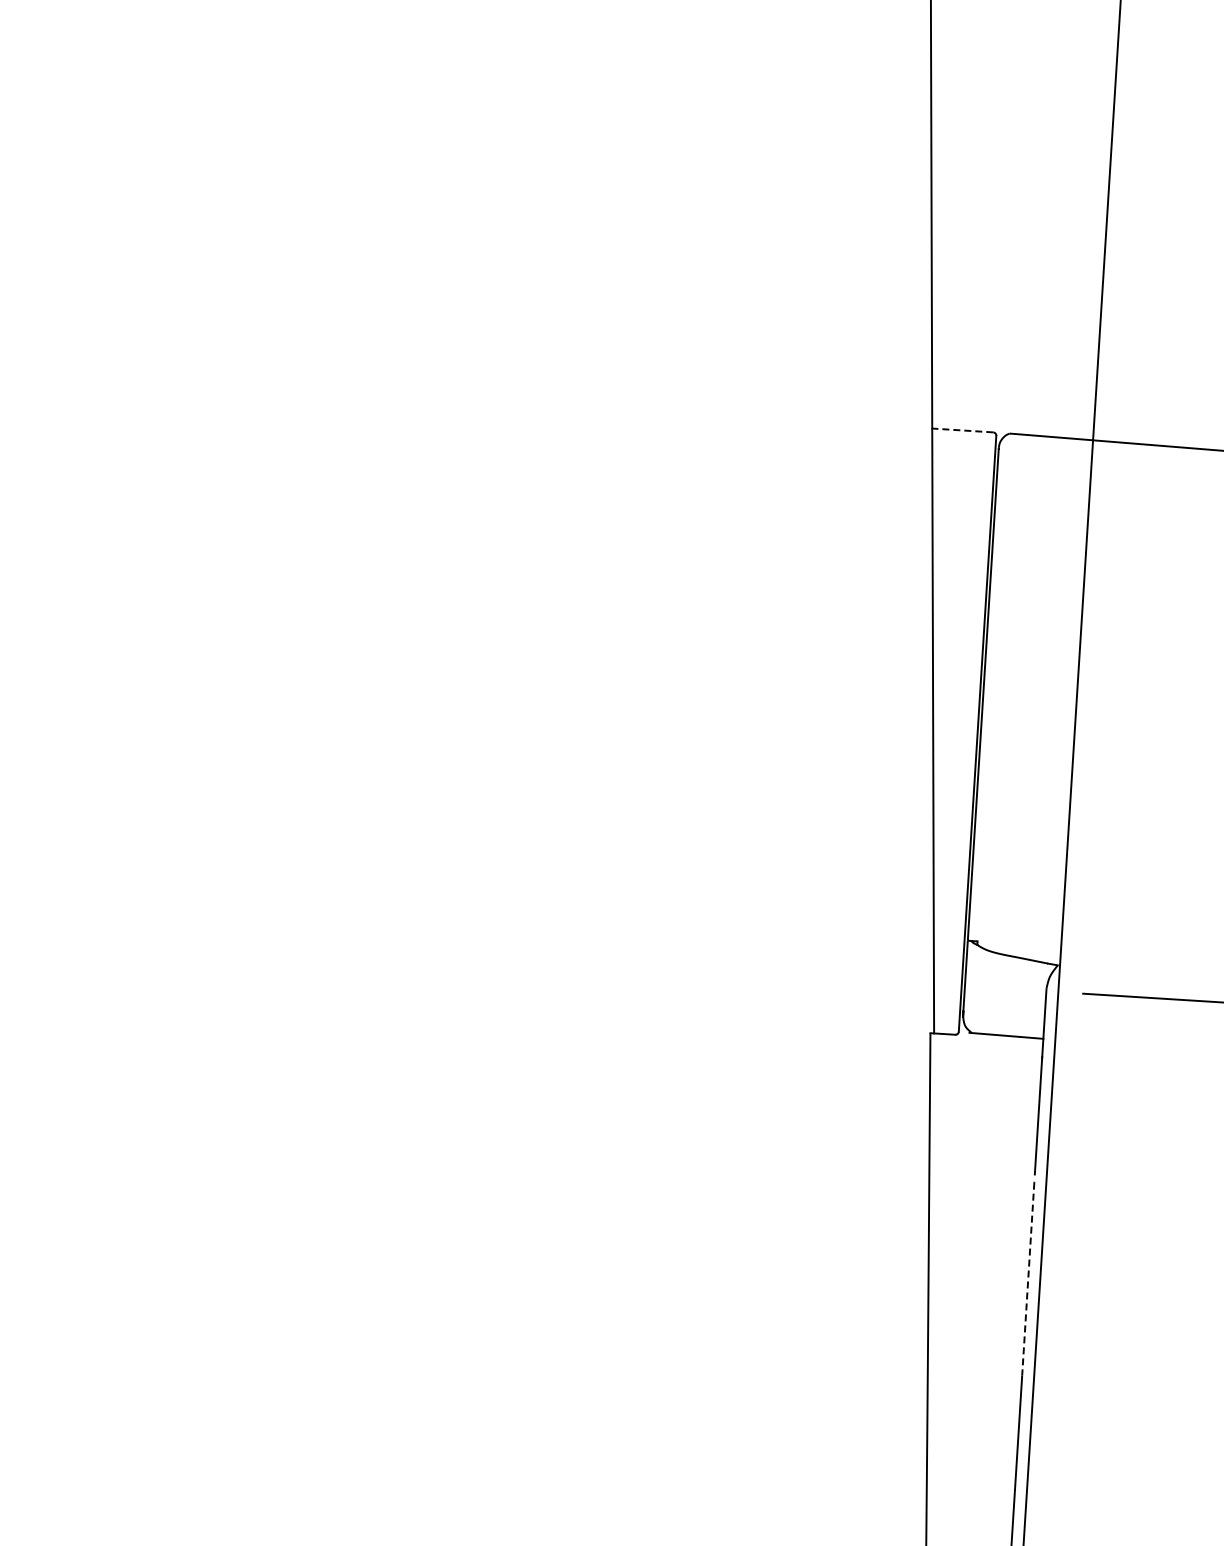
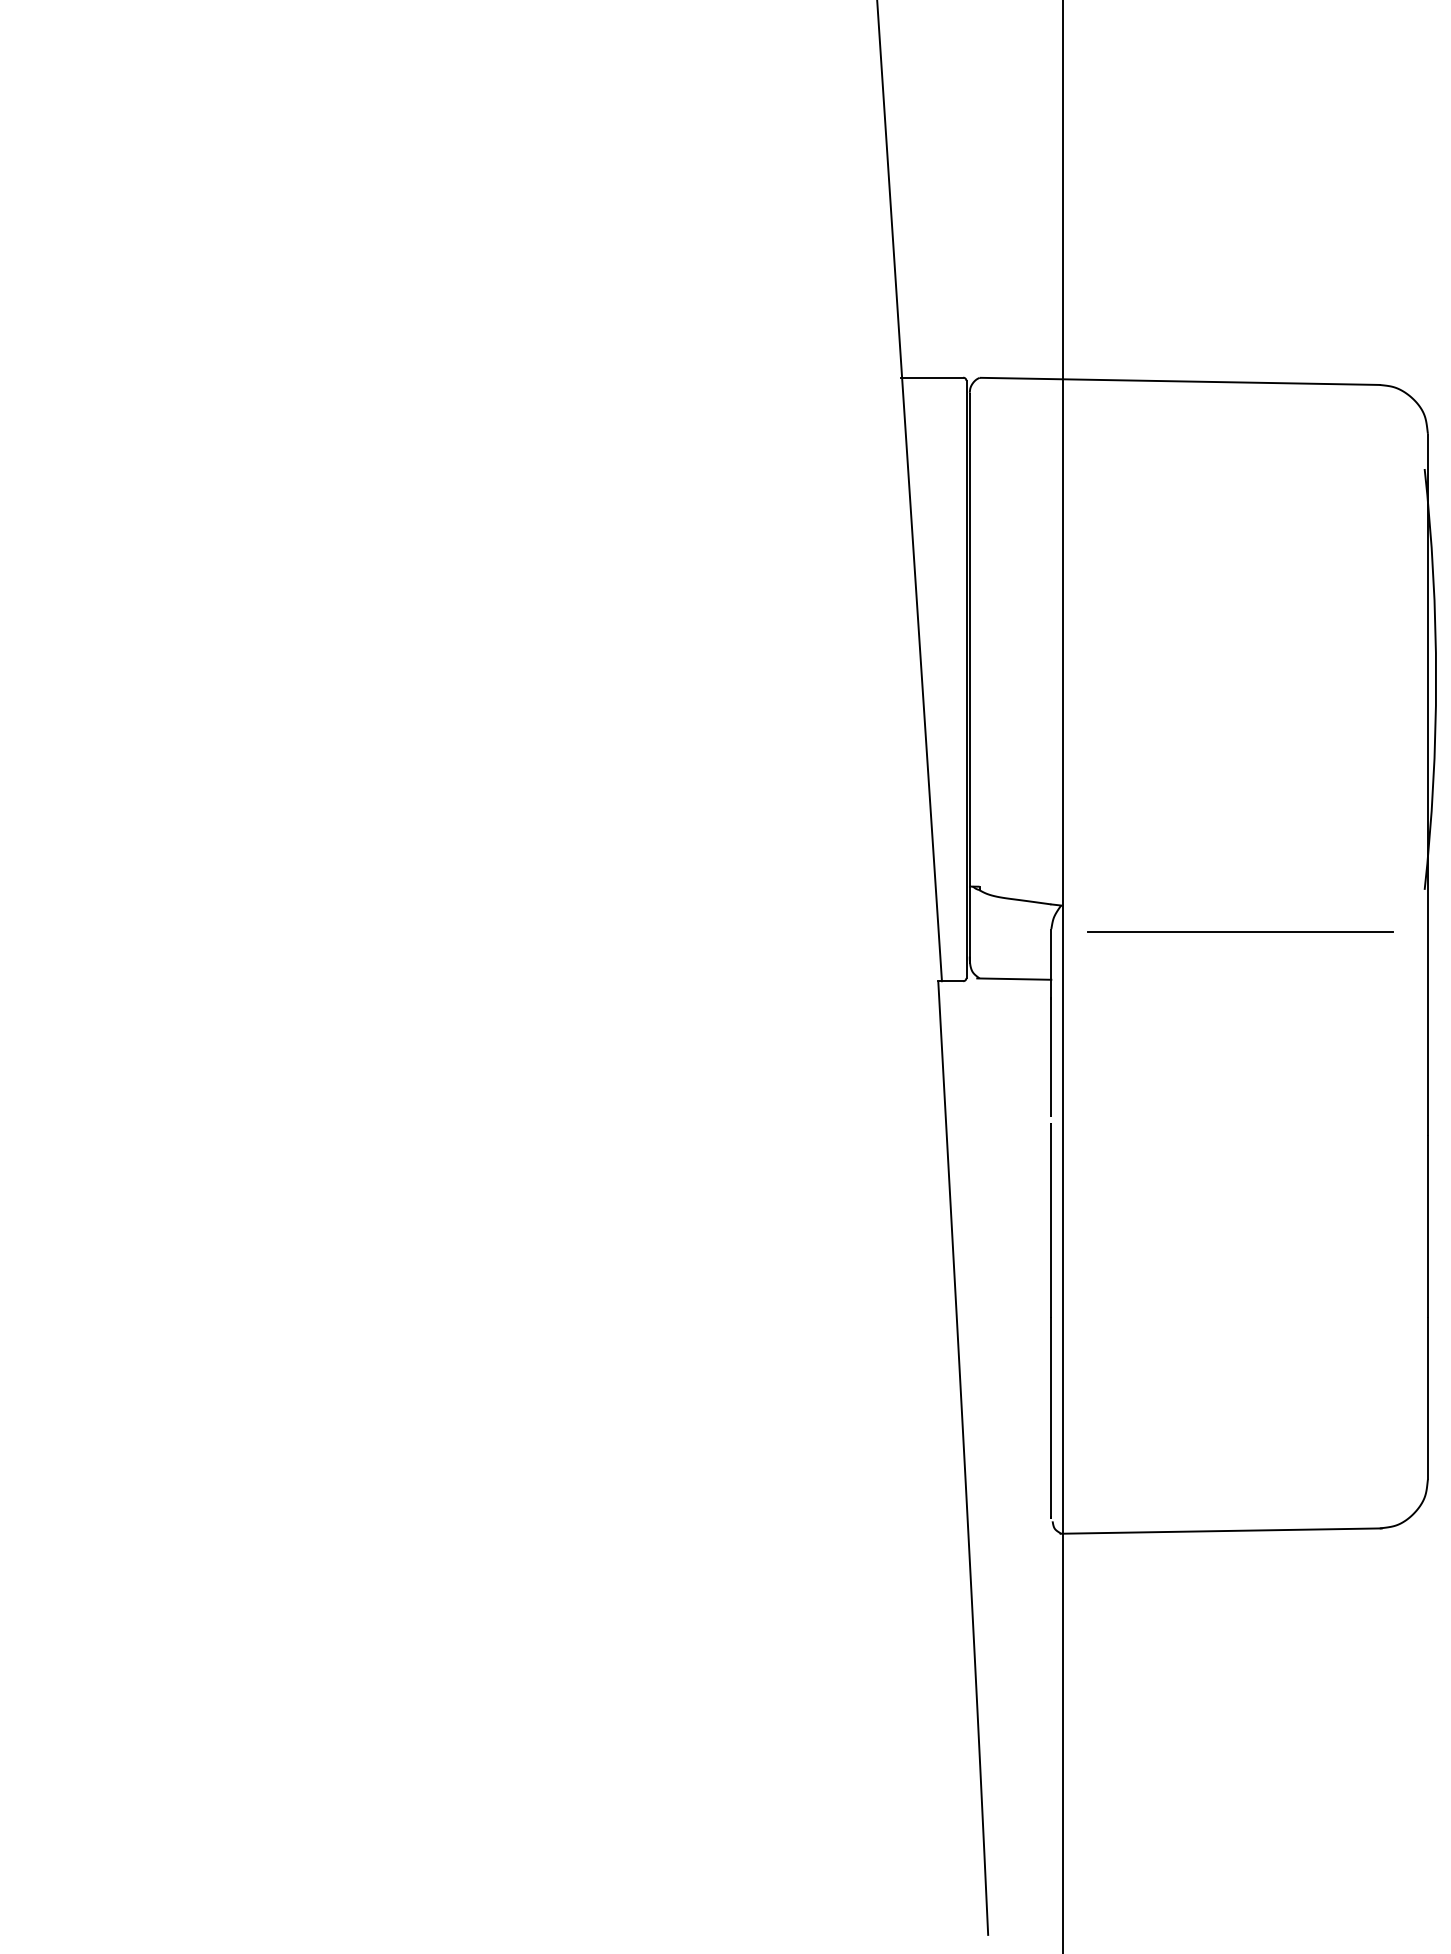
line: (962, 430) -> (932, 377), dashed -> solid
line: (1028, 1279) -> (1051, 1220), dashed -> solid

